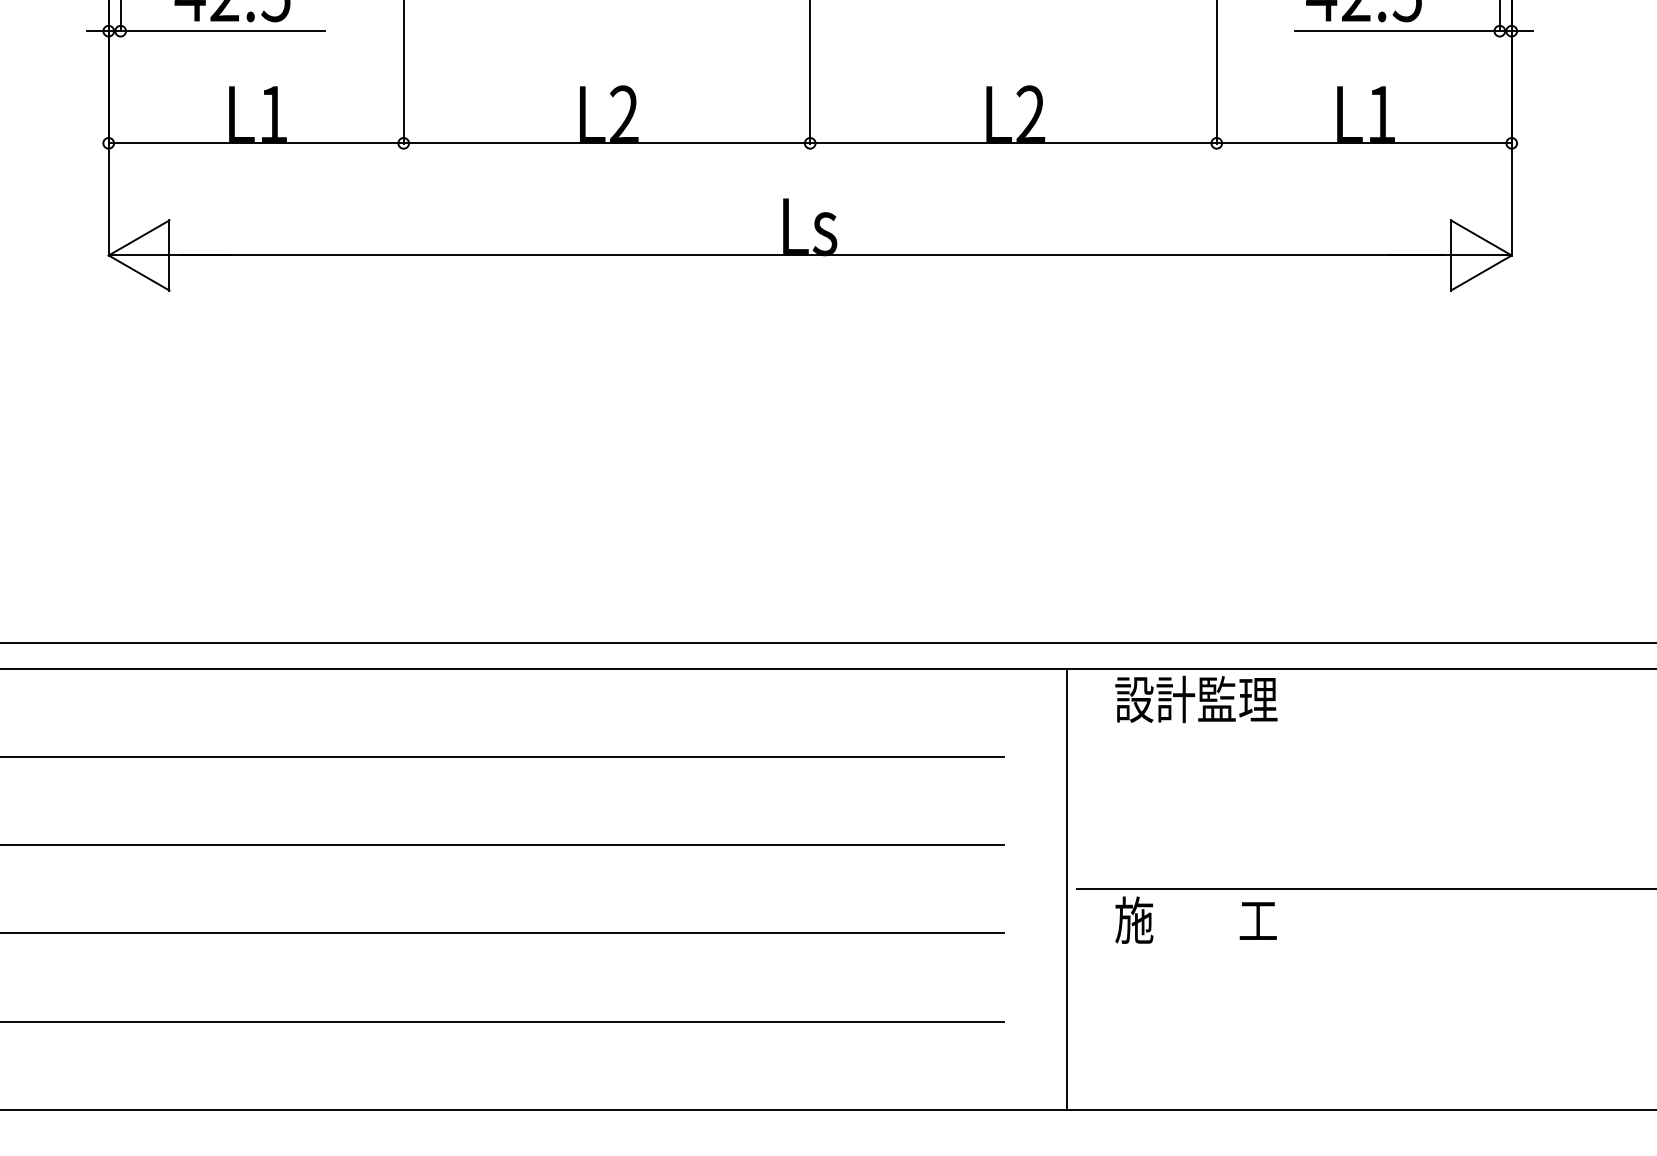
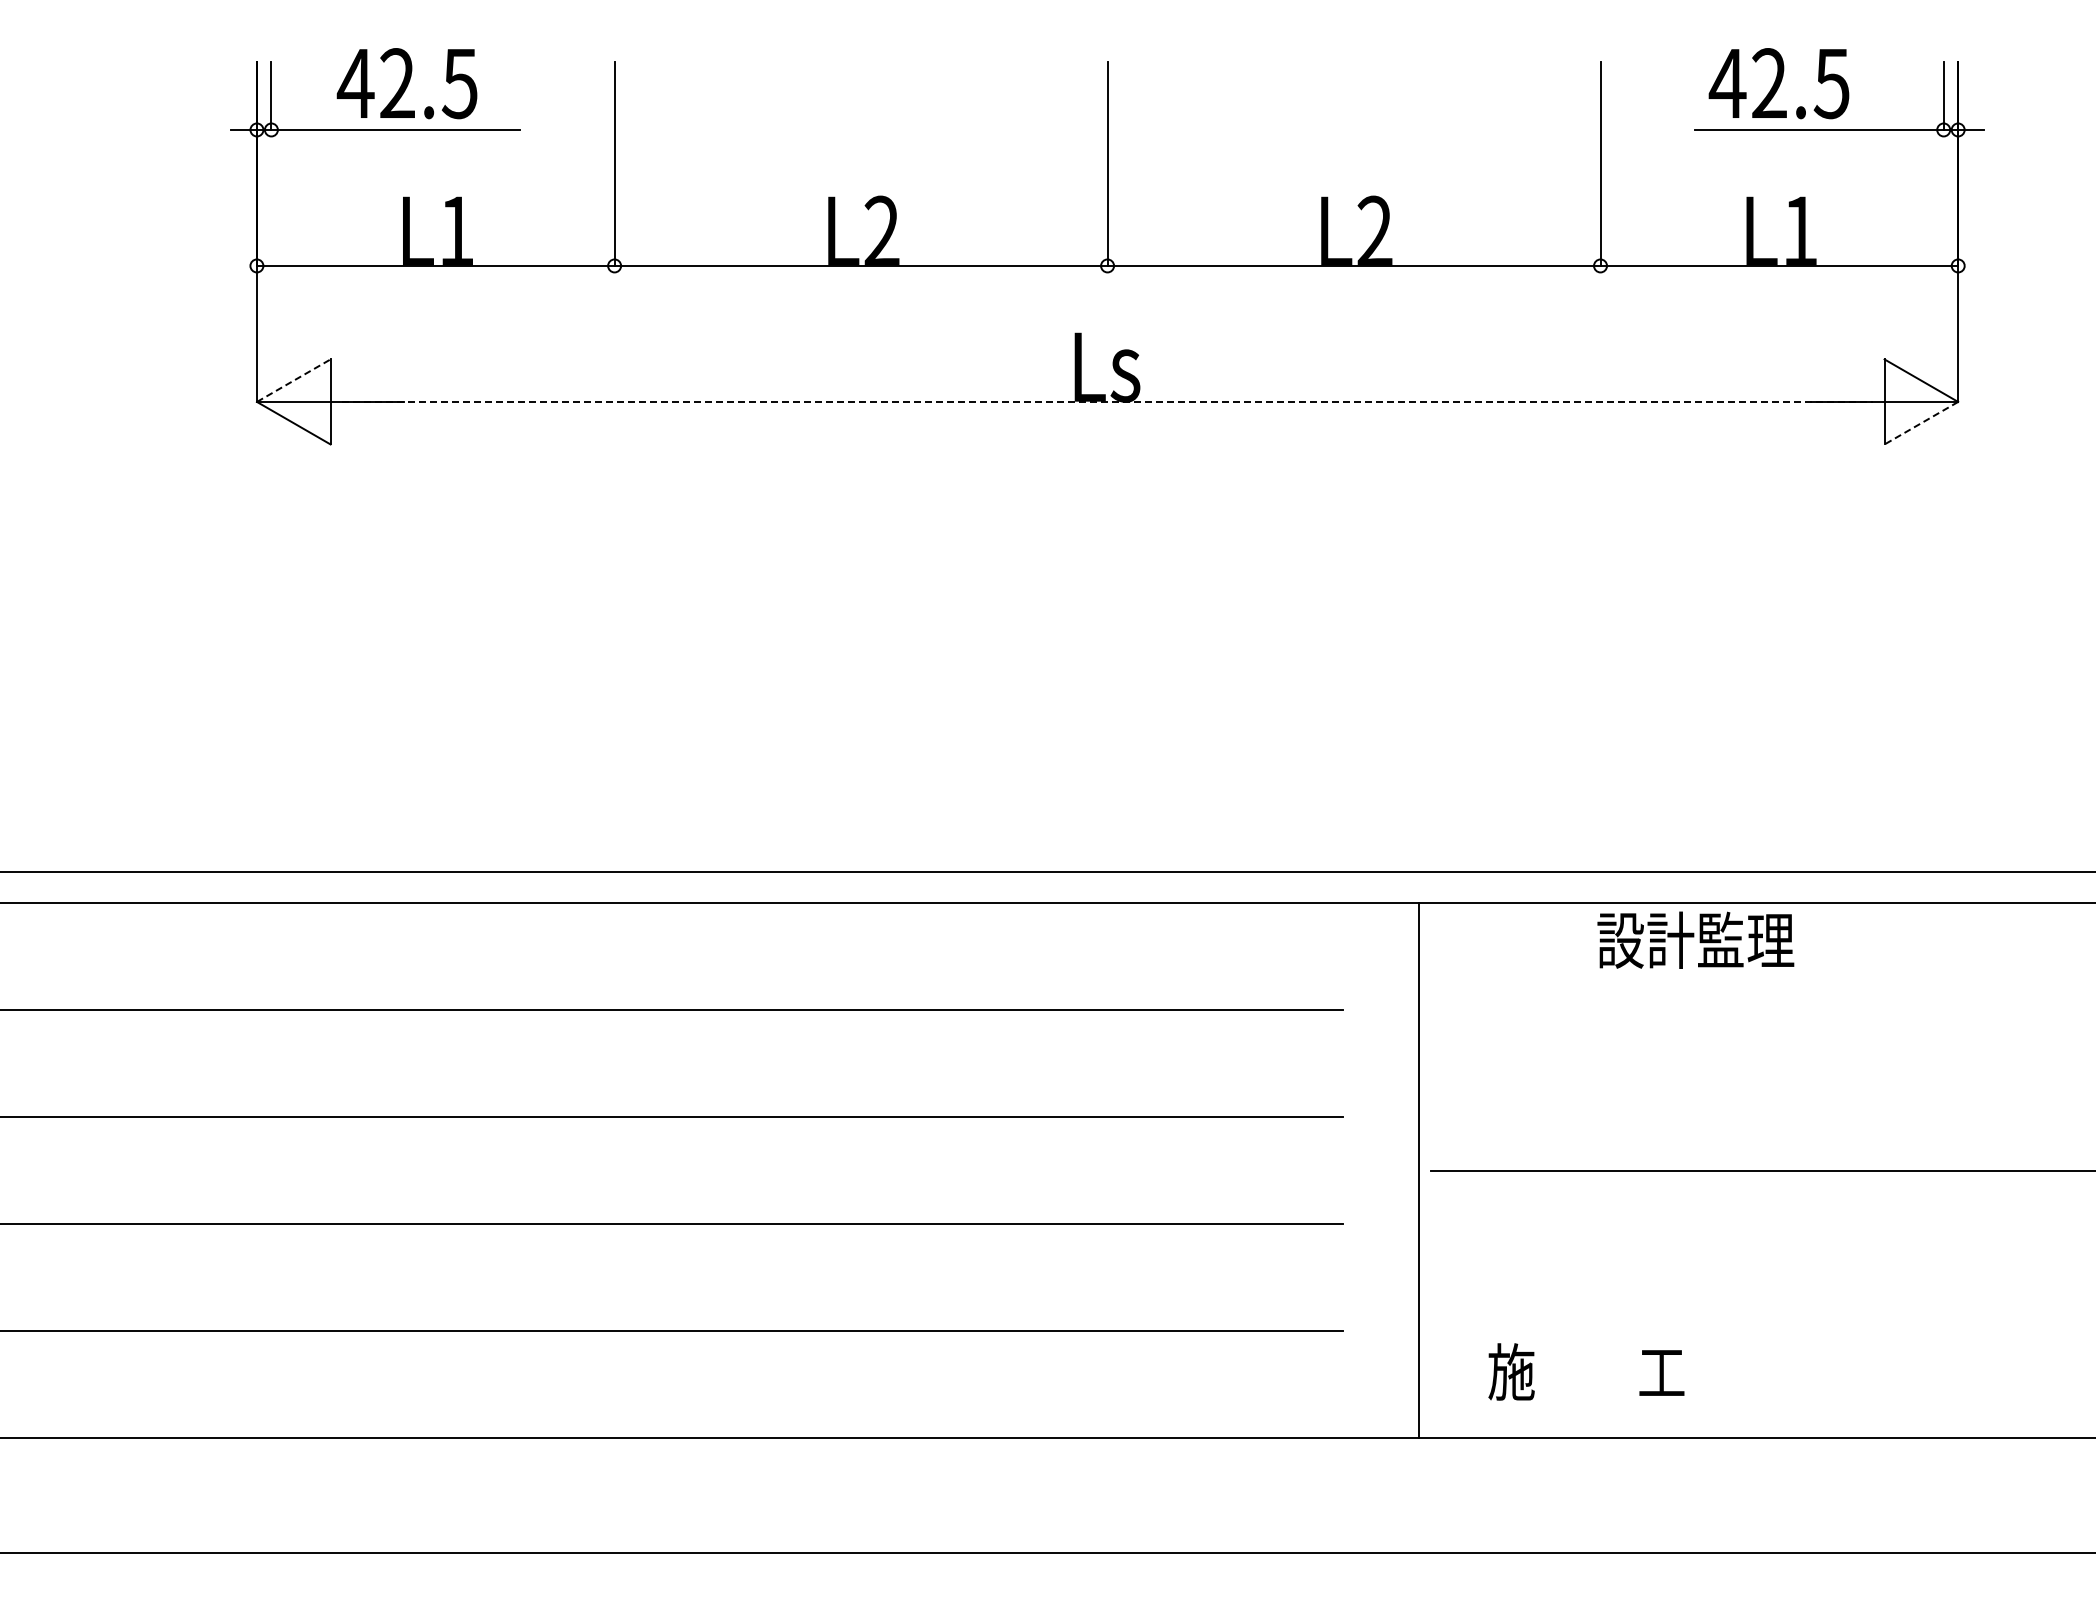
line: (139, 237) -> (294, 380), solid -> dashed
line: (810, 255) -> (1107, 401), solid -> dashed
line: (1480, 273) -> (1920, 423), solid -> dashed
text: (1196, 698) -> (1695, 939), moved
text: (1196, 919) -> (1586, 1371), moved

